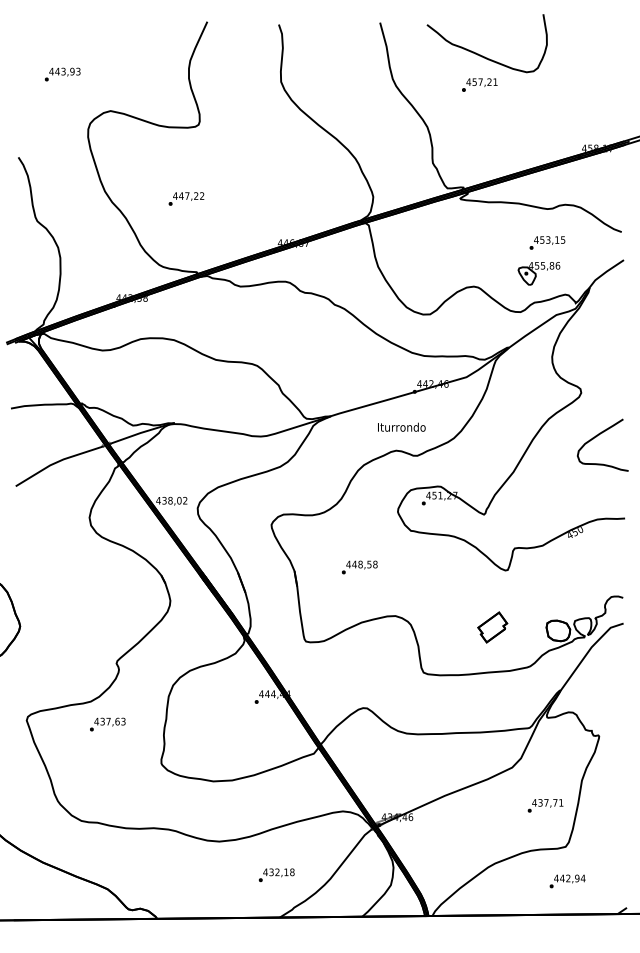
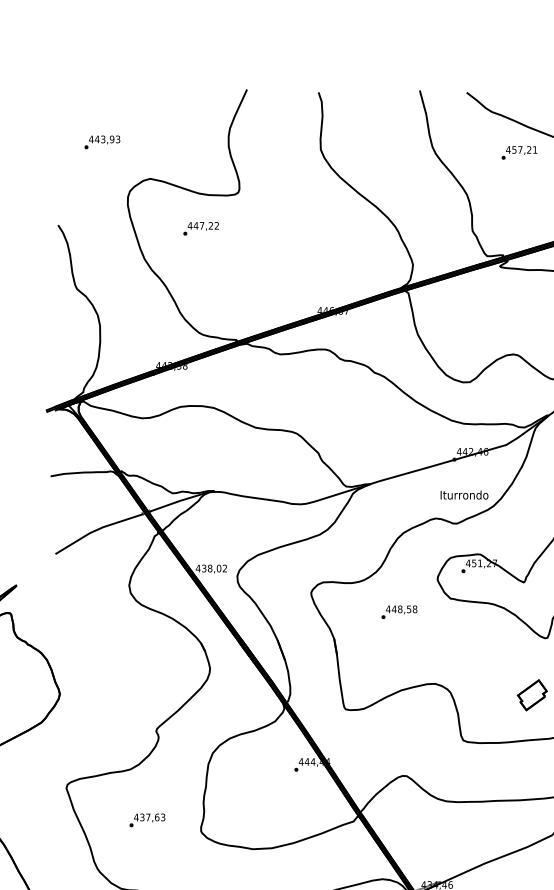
text: (186, 198) -> (201, 228), moved
text: (401, 426) -> (464, 494), moved
text: (359, 567) -> (399, 612), moved
text: (107, 724) -> (147, 820), moved

